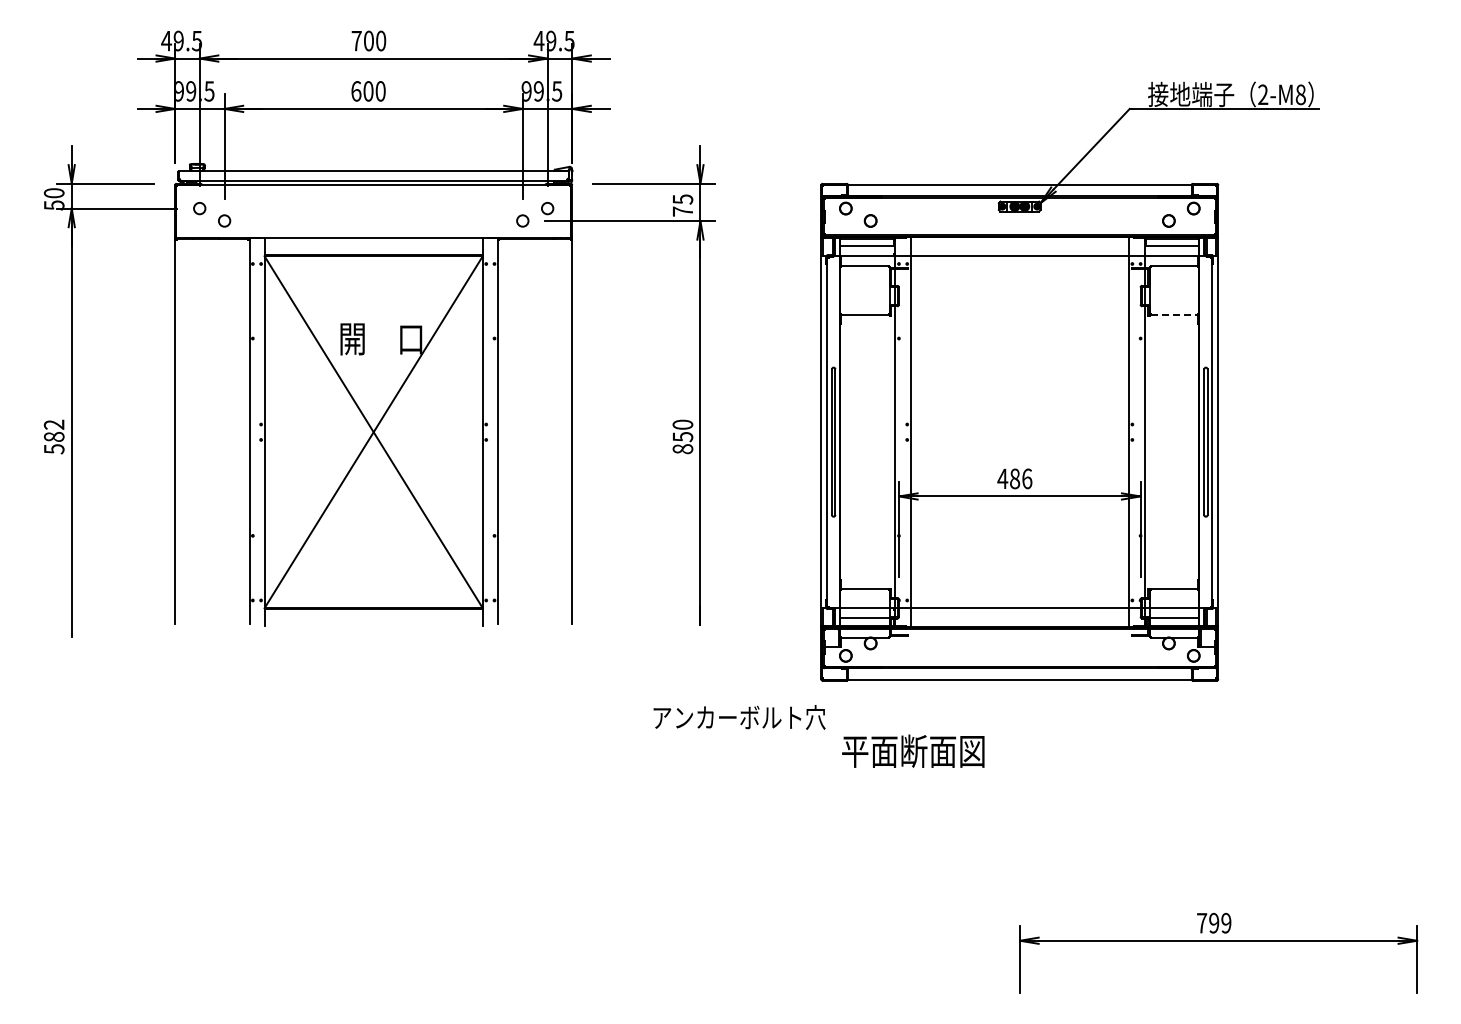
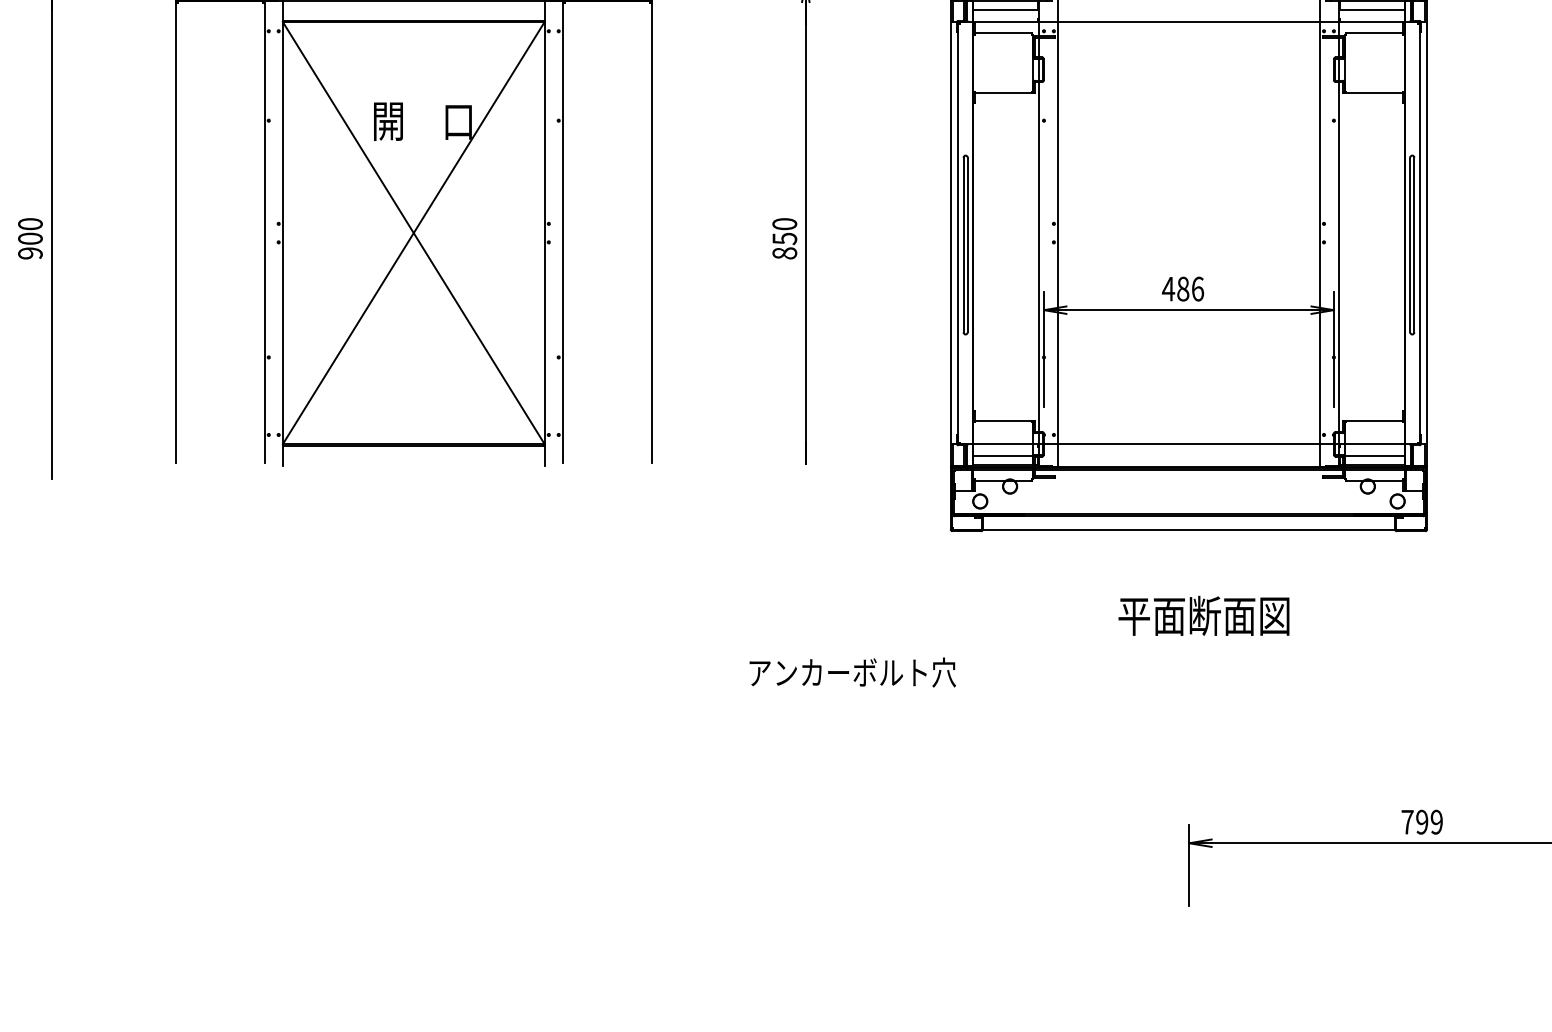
line: (1174, 315) -> (1374, 93), dashed -> solid
text: (53, 436) -> (29, 238), 582 -> 900
text: (739, 717) -> (852, 672), moved
text: (913, 750) -> (1204, 614), moved

